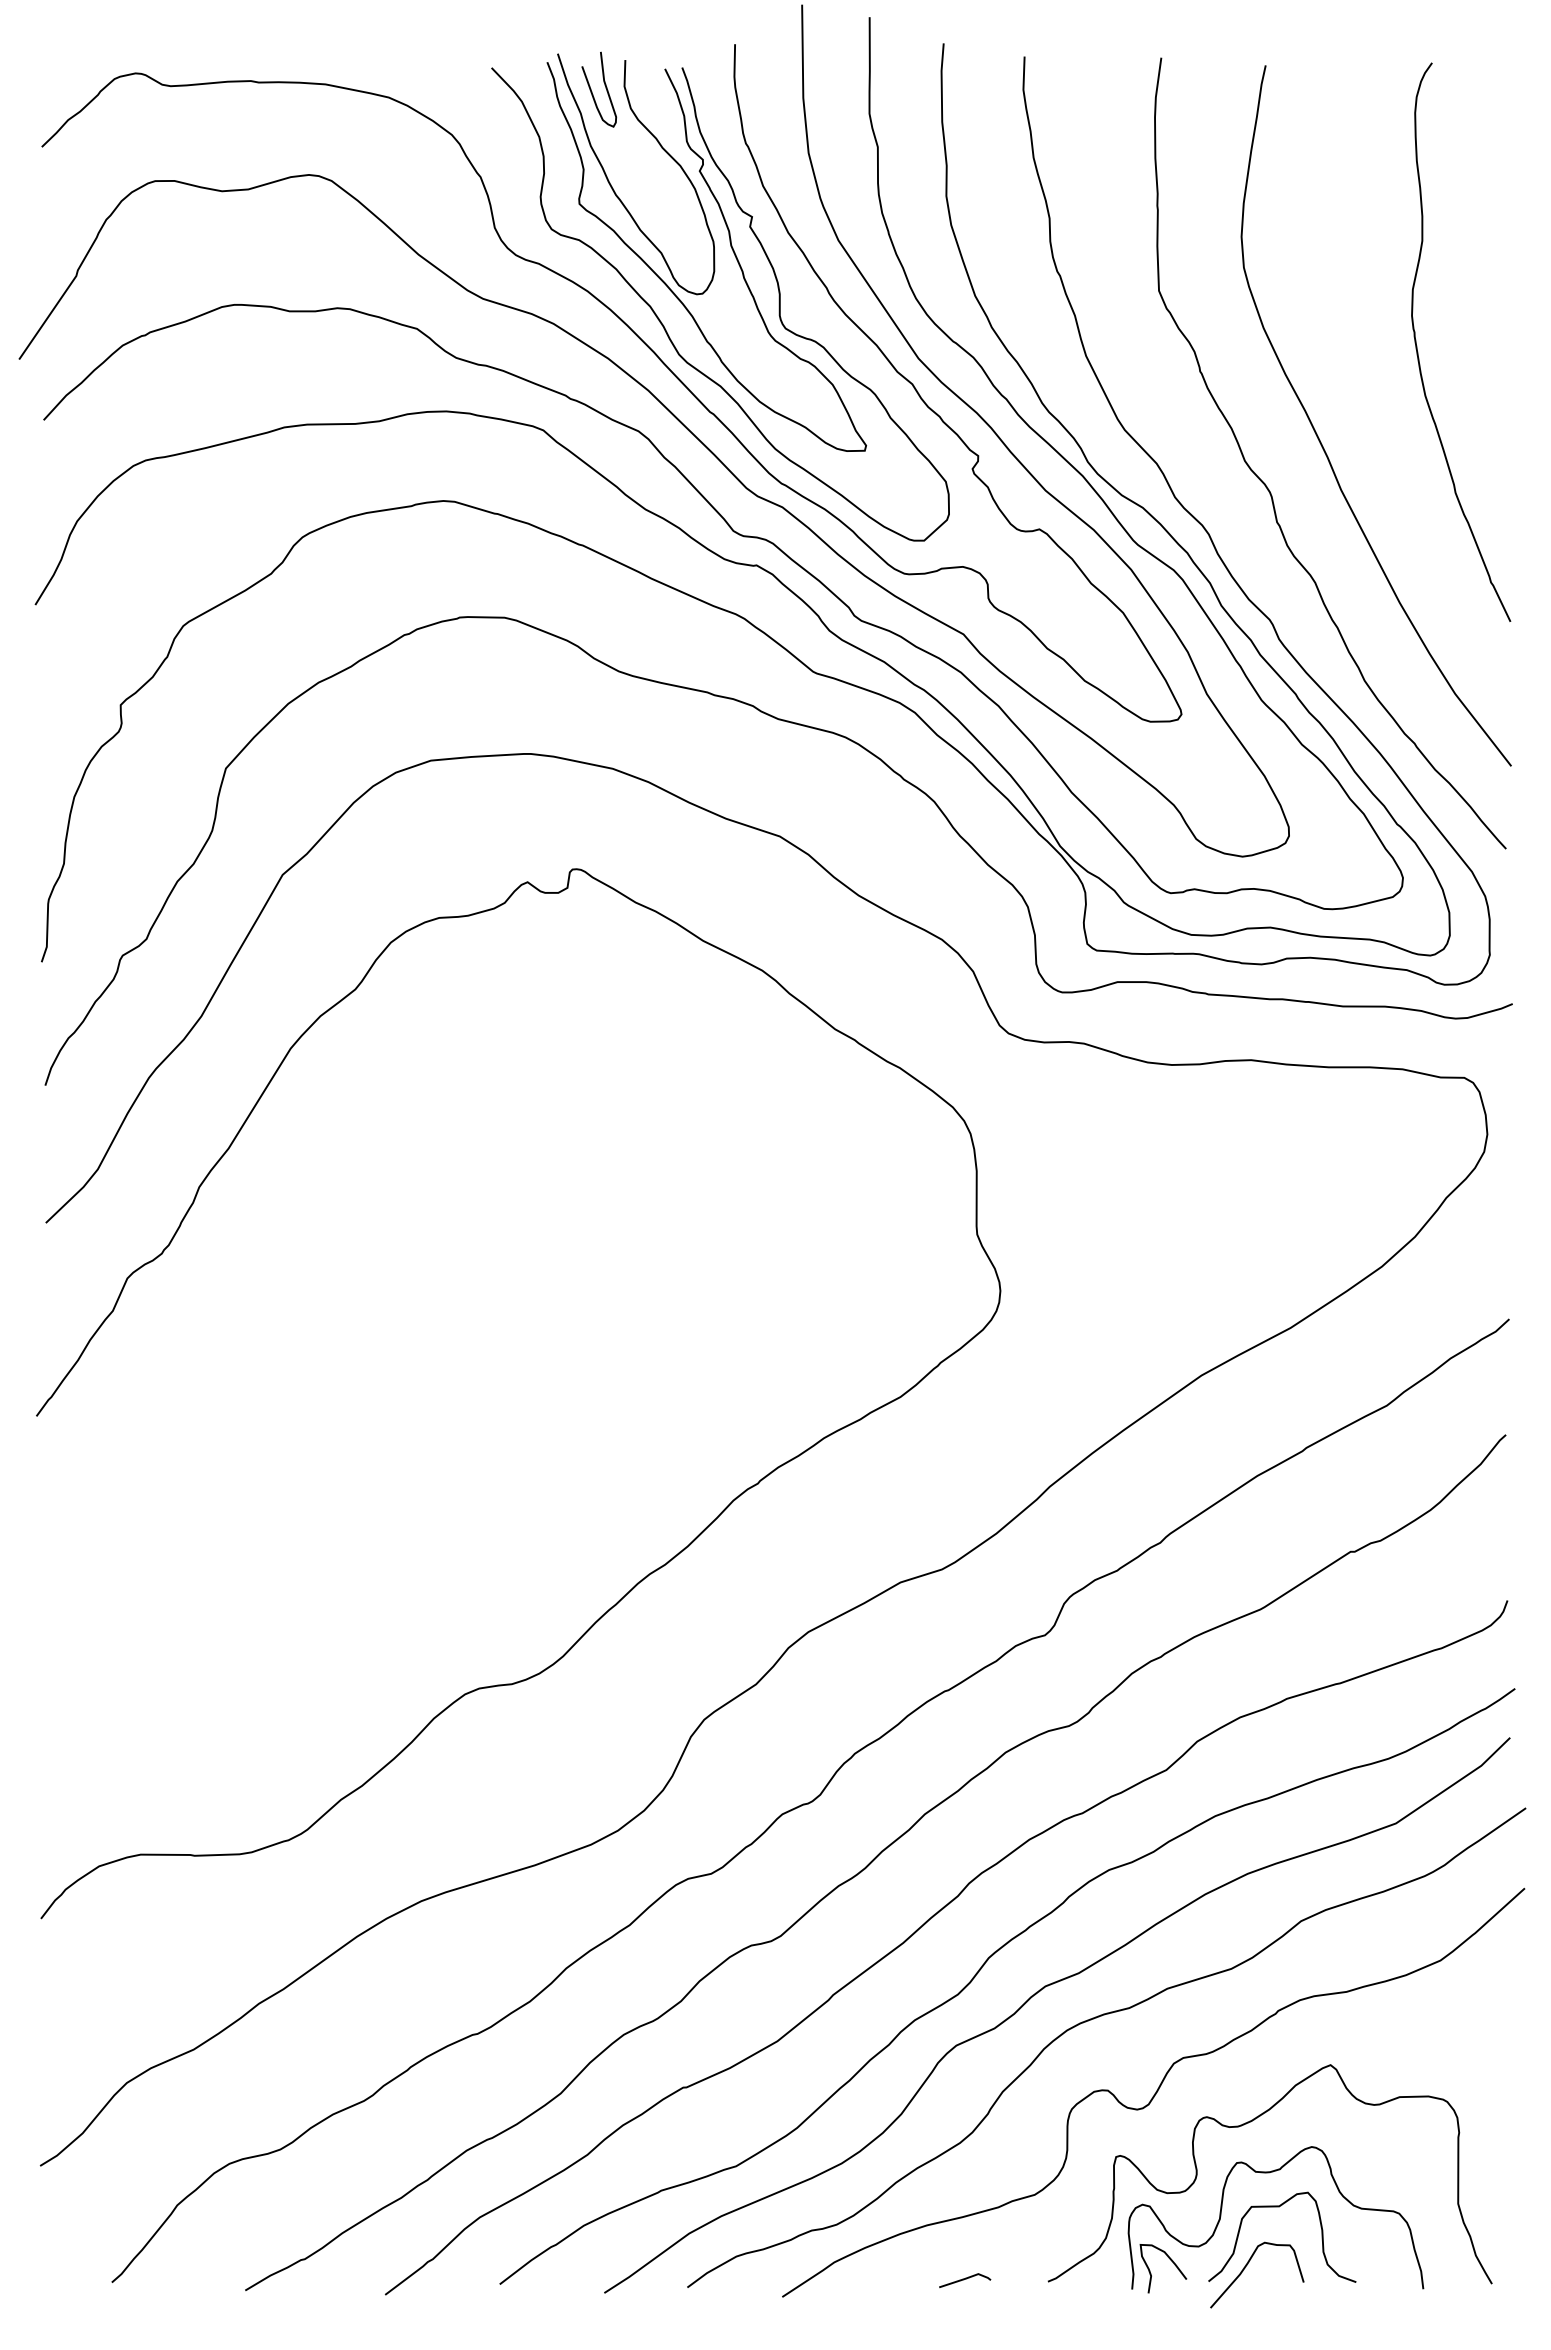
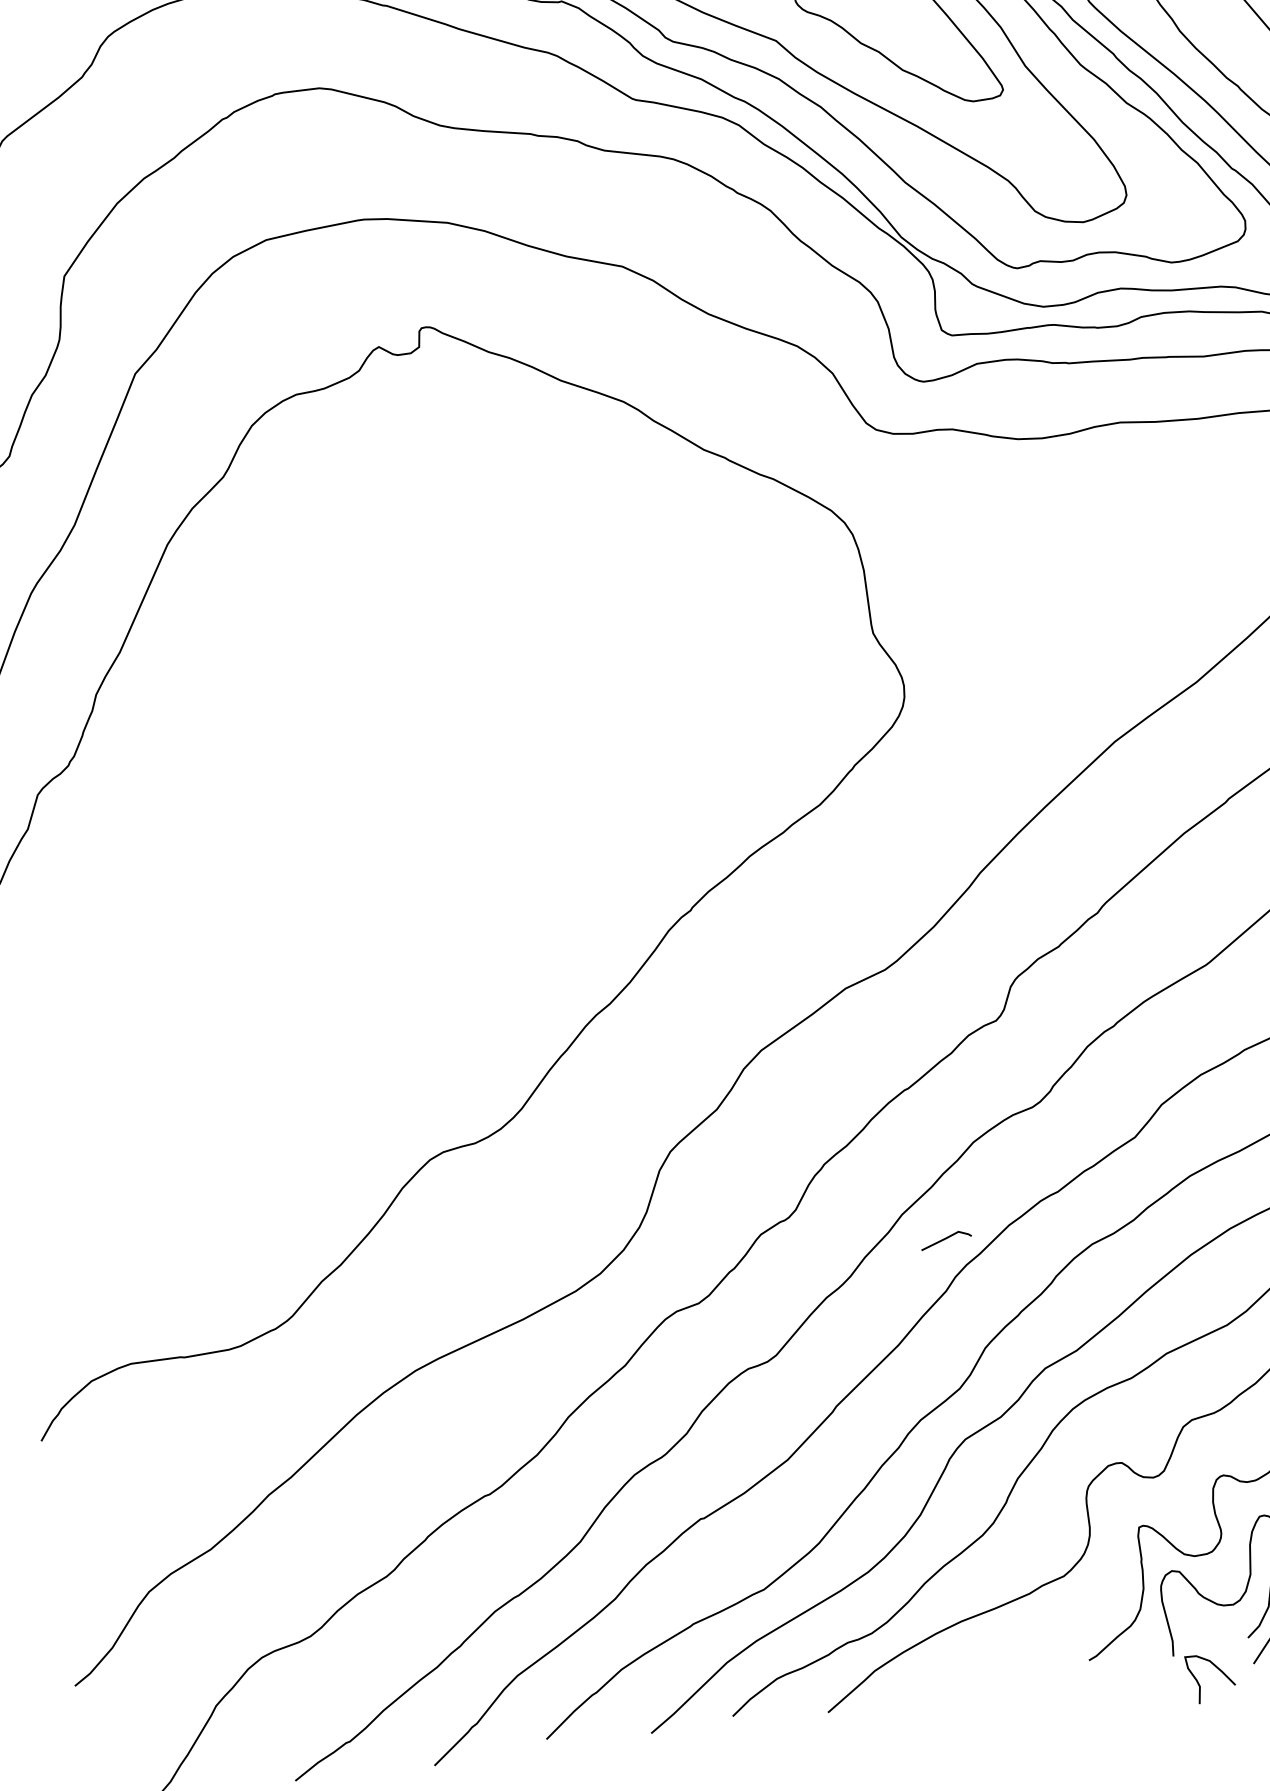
curve: (1170, 2260) -> (1216, 1668), moved
line: (965, 2279) -> (946, 1238), moved

